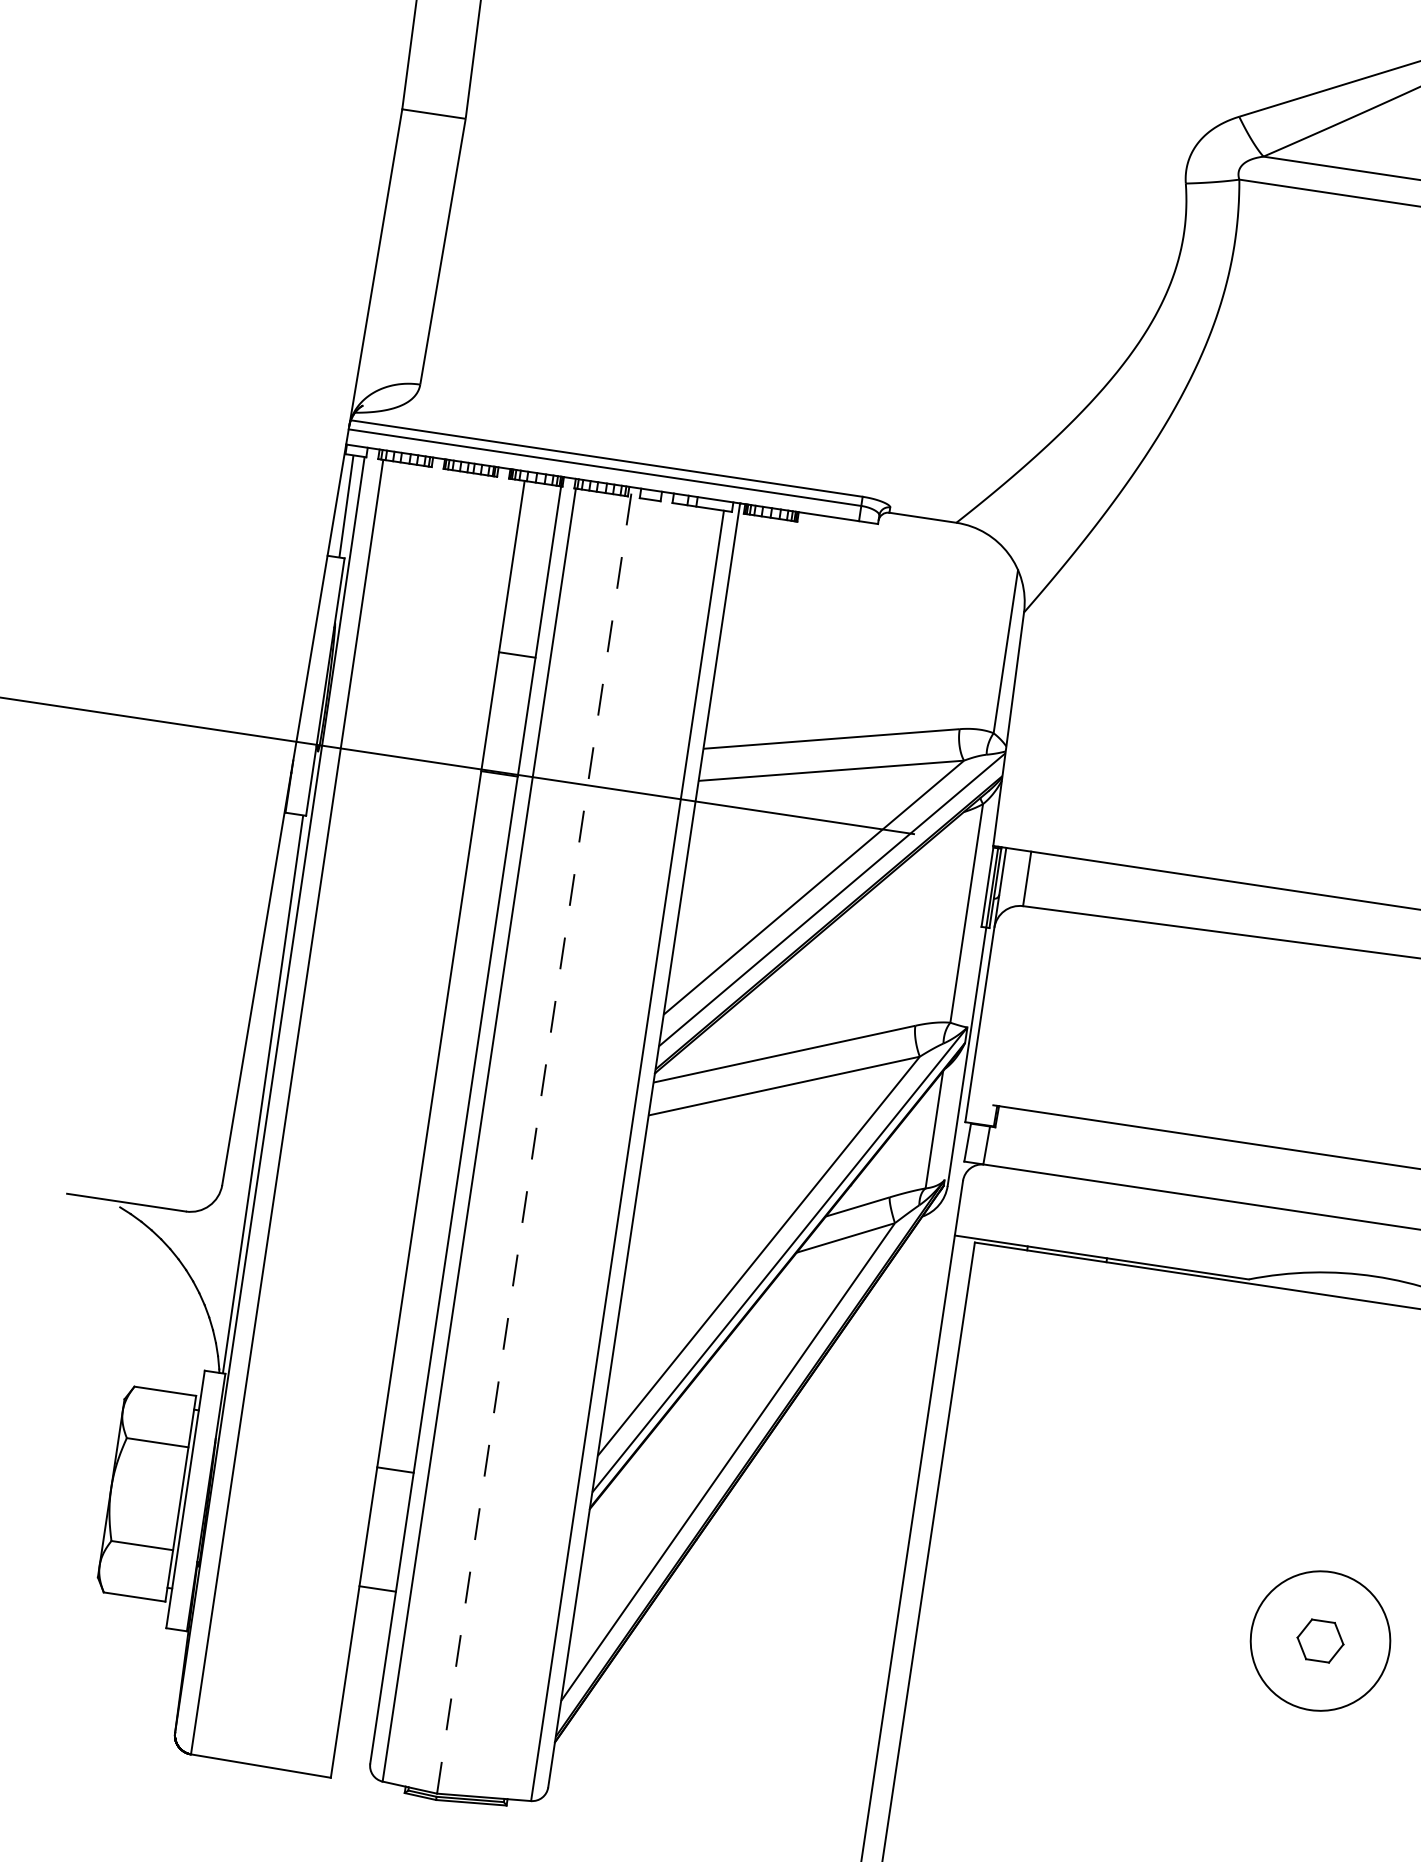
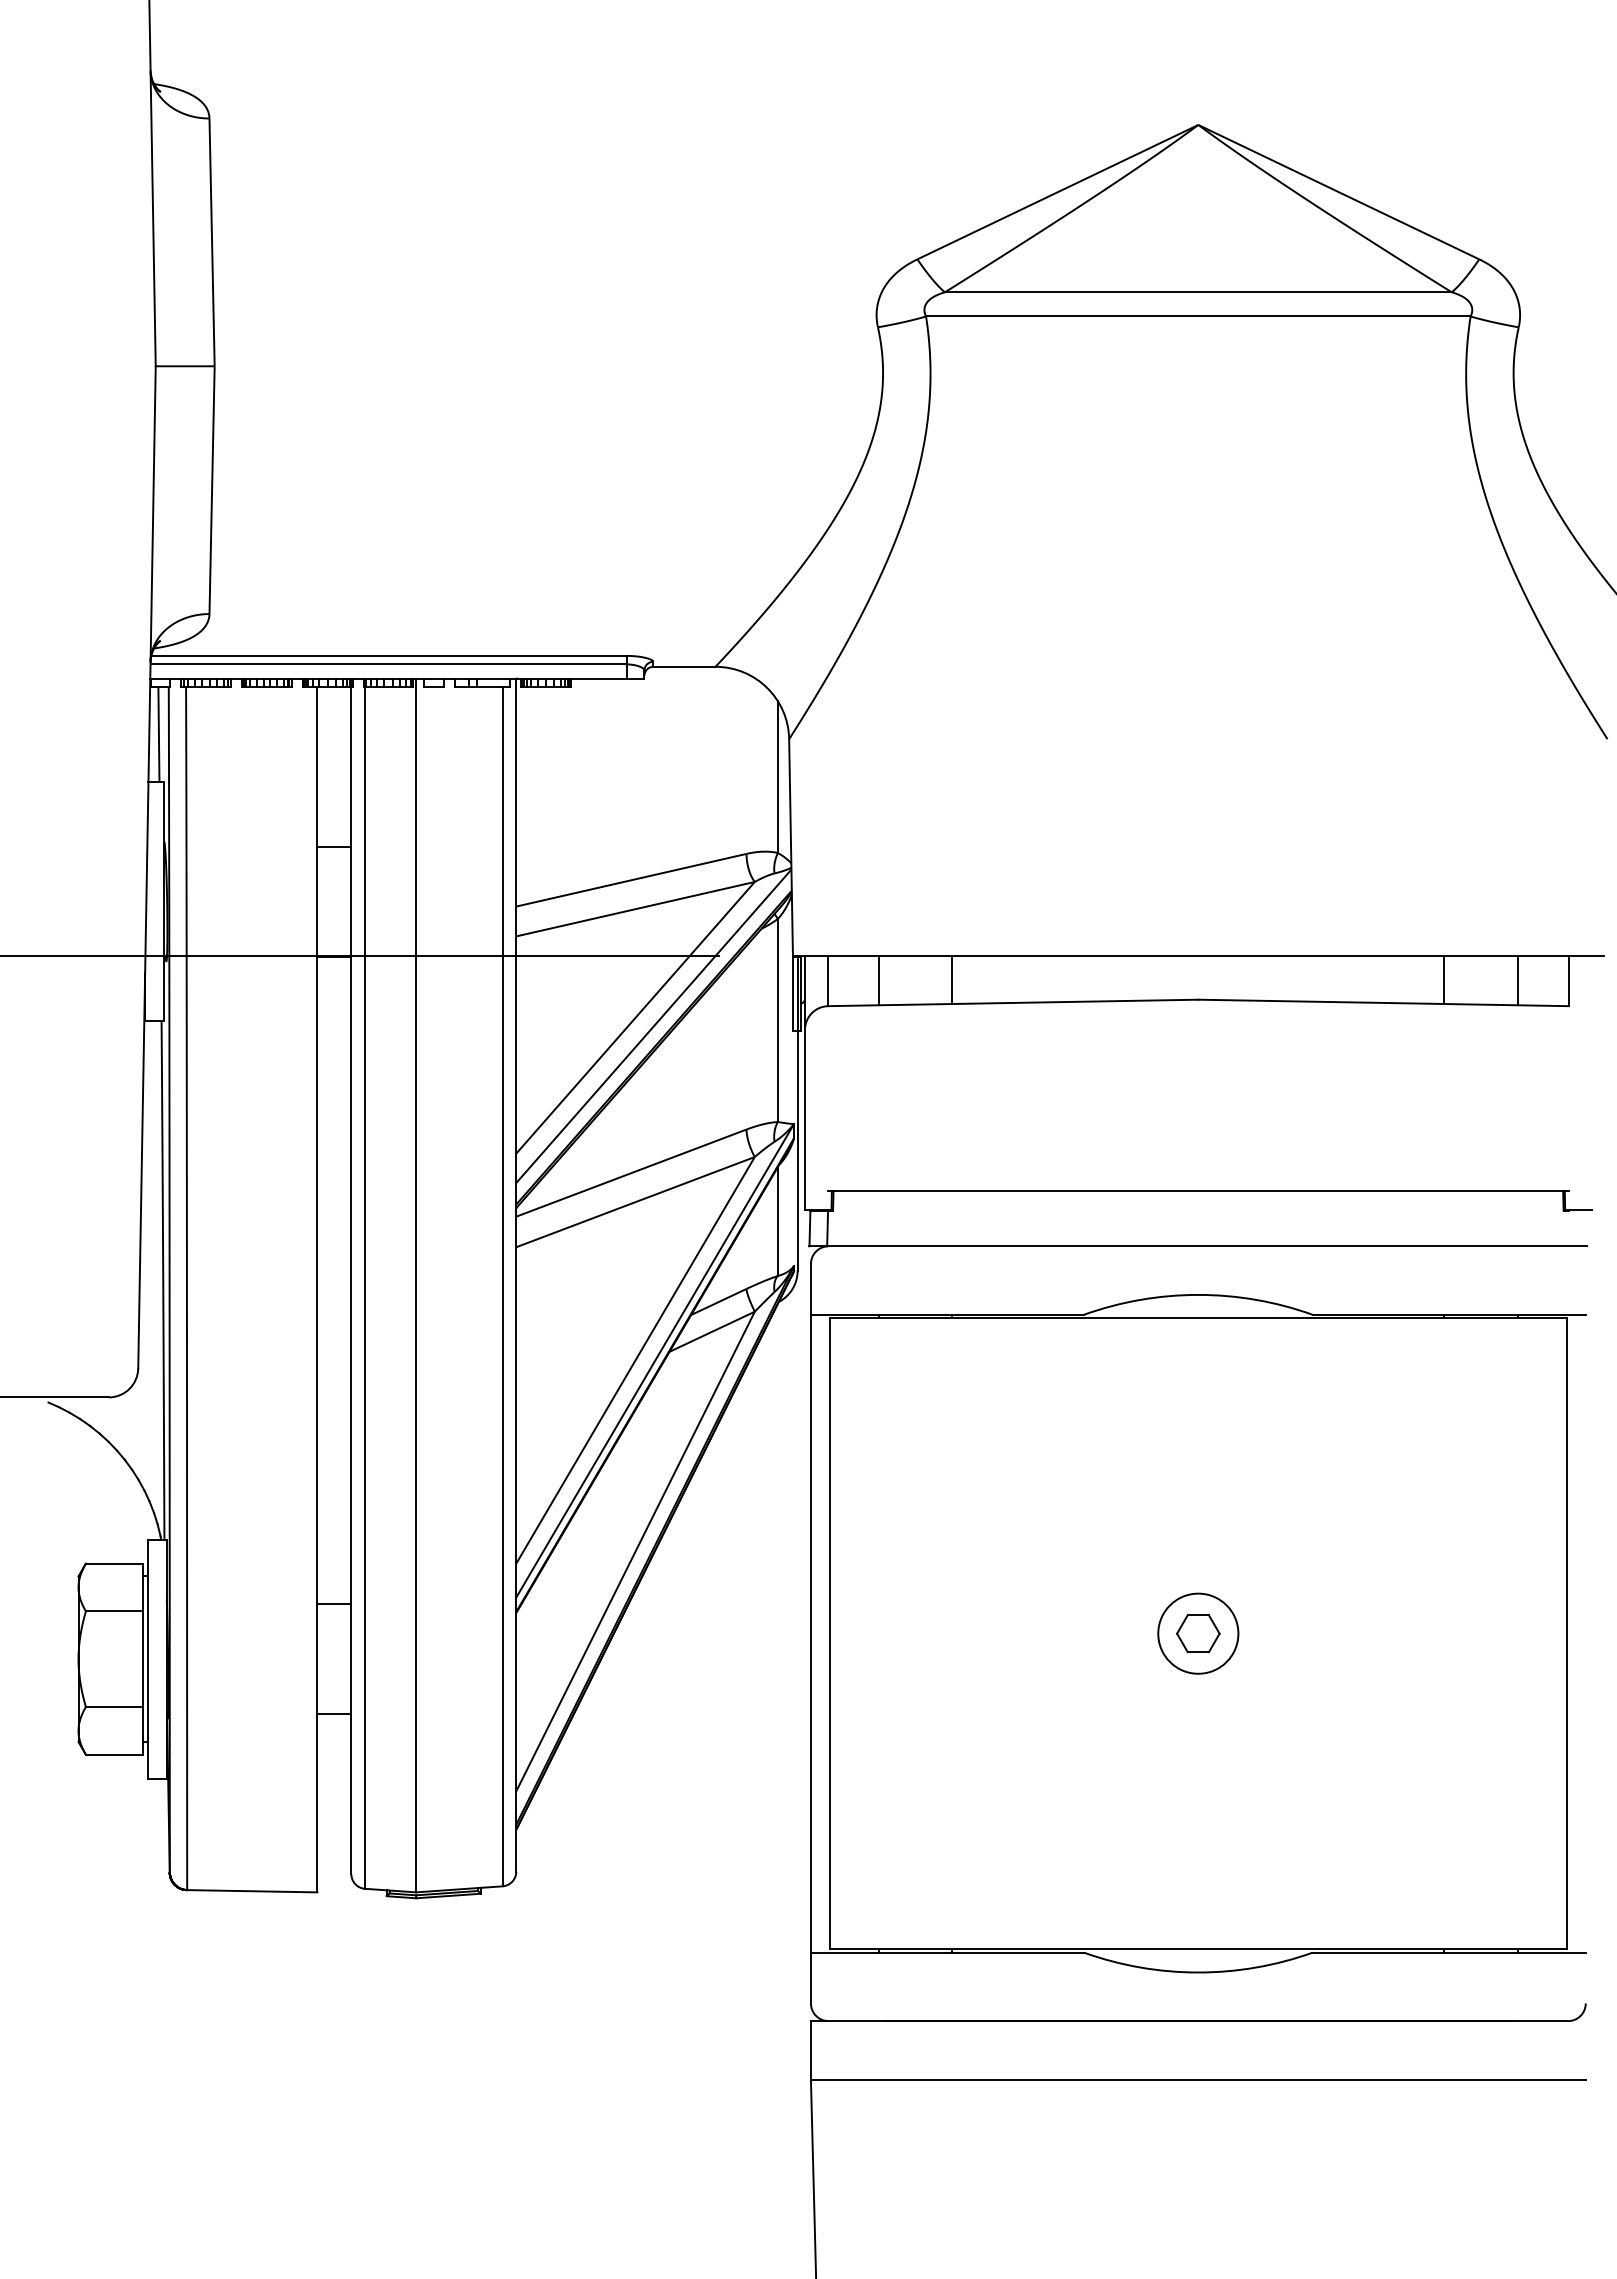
line: (1081, 886) -> (878, 980), added
line: (1161, 897) -> (952, 979), added
line: (535, 1140) -> (416, 1285), dashed -> solid
circle: (1320, 1640) -> (1198, 1633), size x0.62

